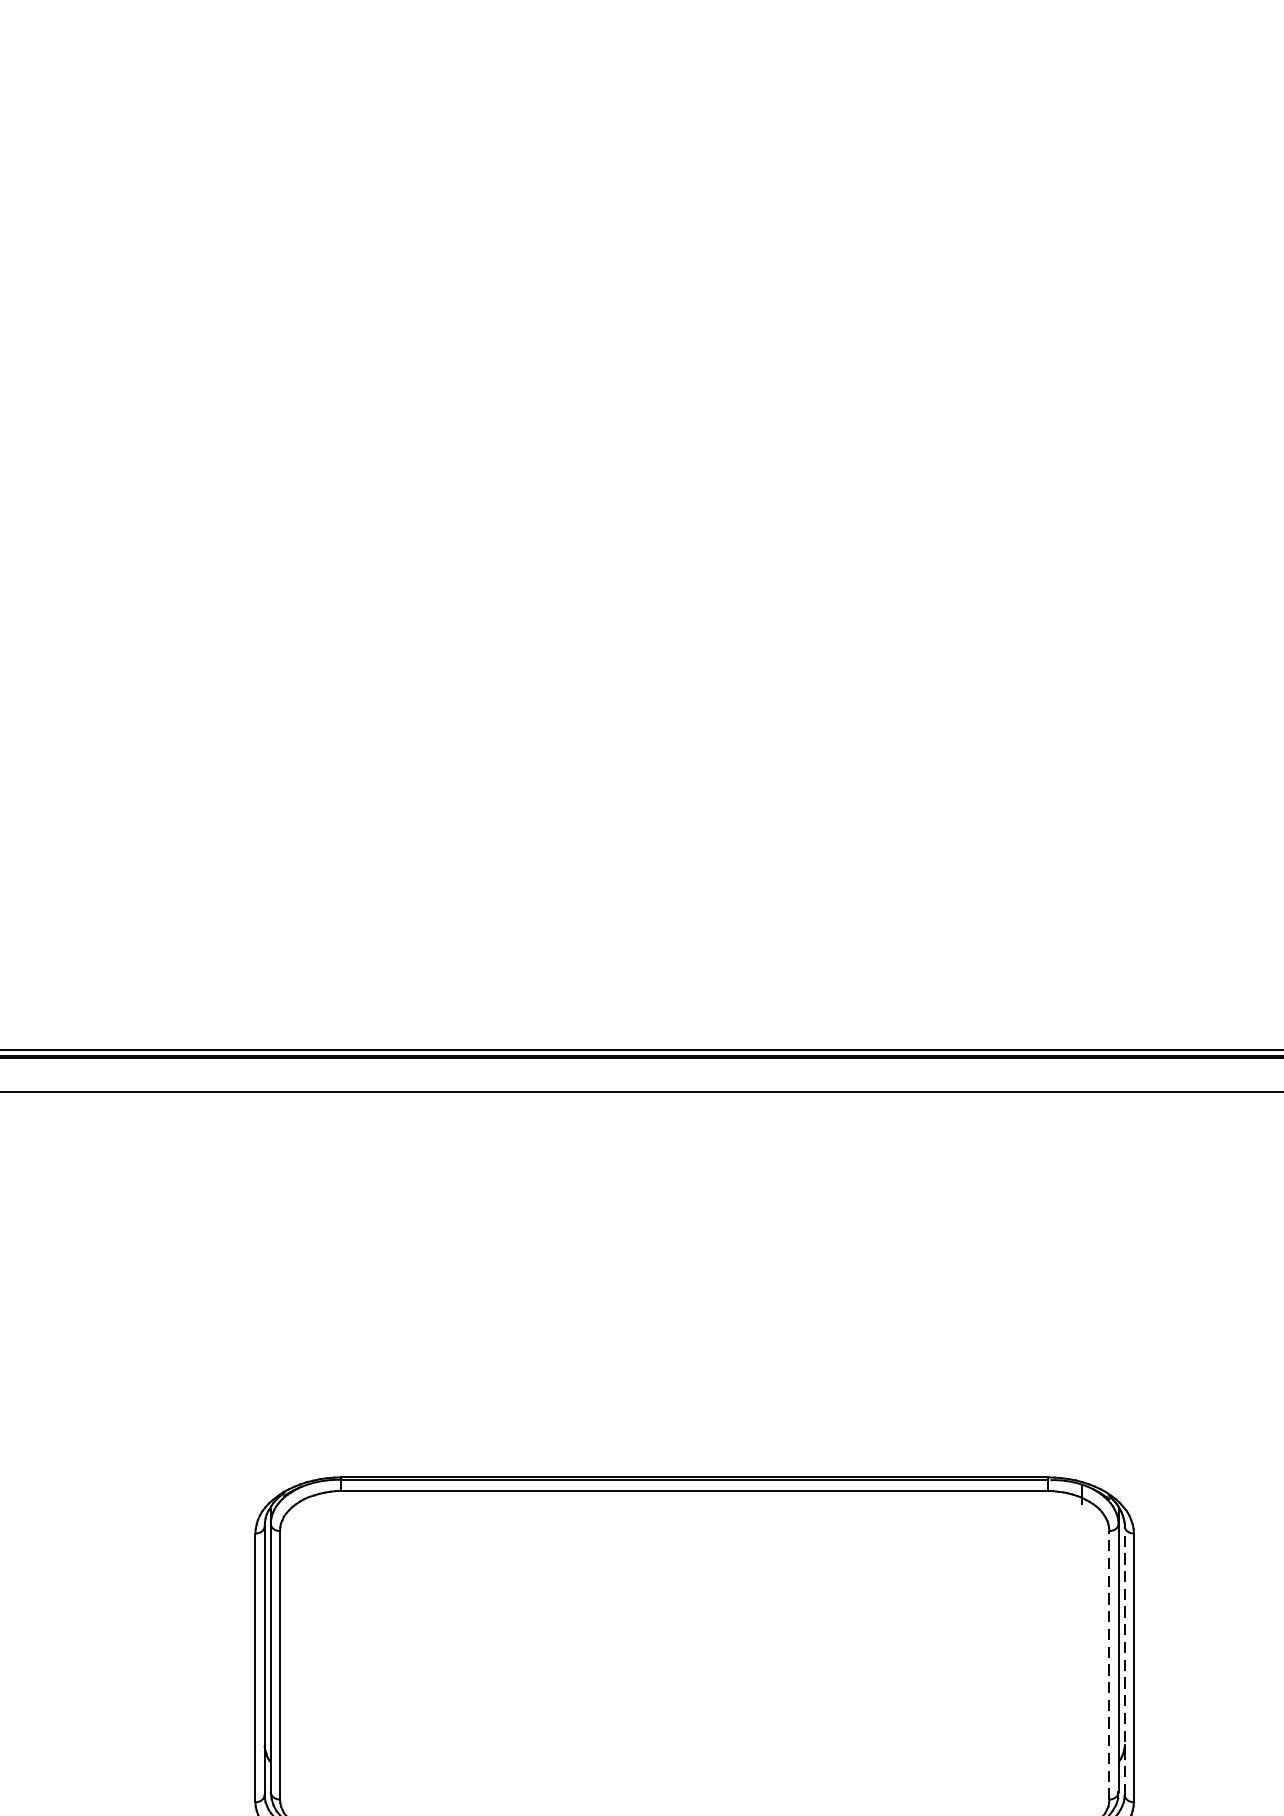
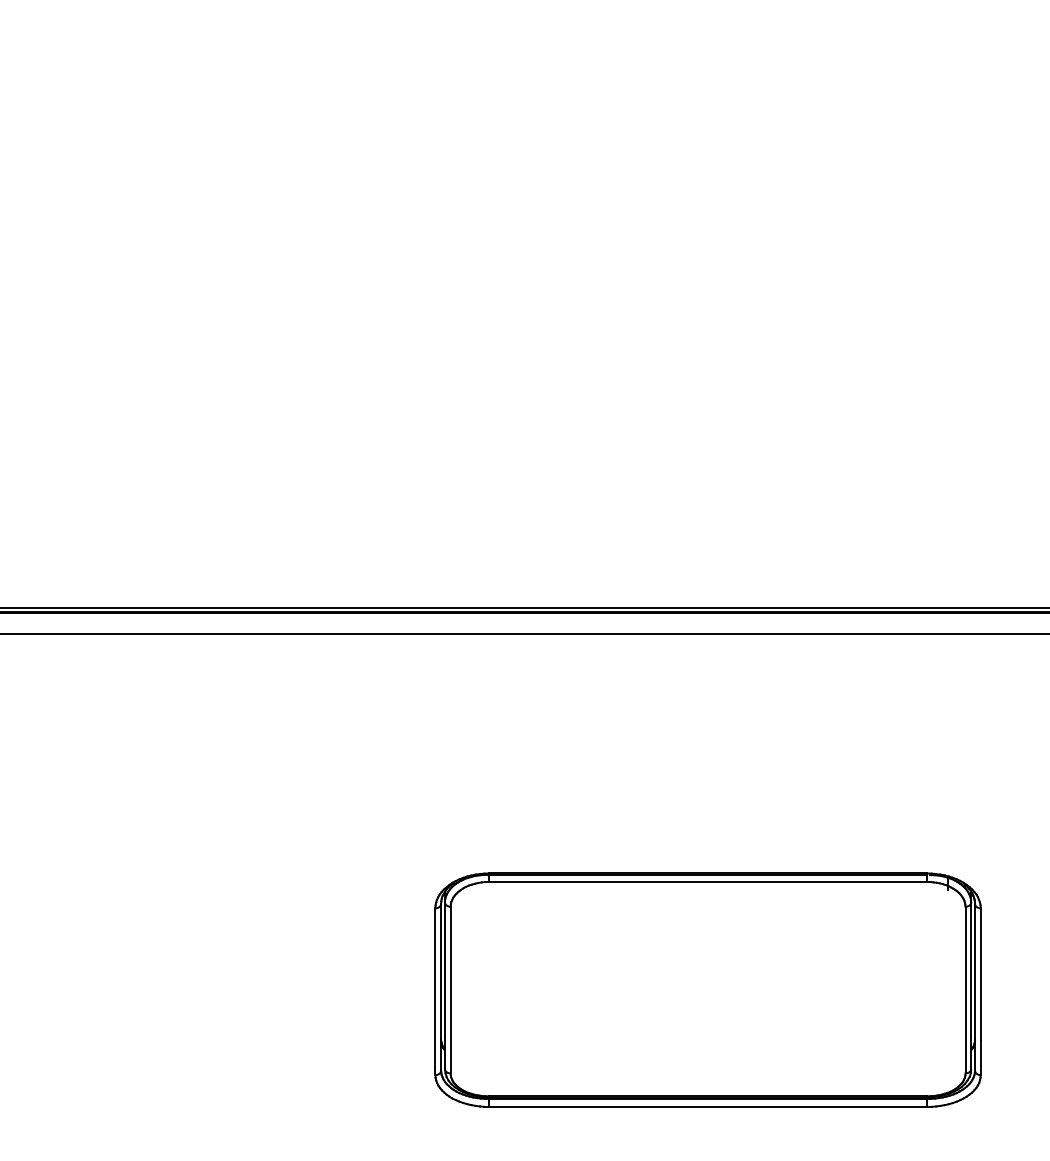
line: (1125, 1659) -> (975, 986), dashed -> solid
line: (1109, 1664) -> (965, 989), dashed -> solid

